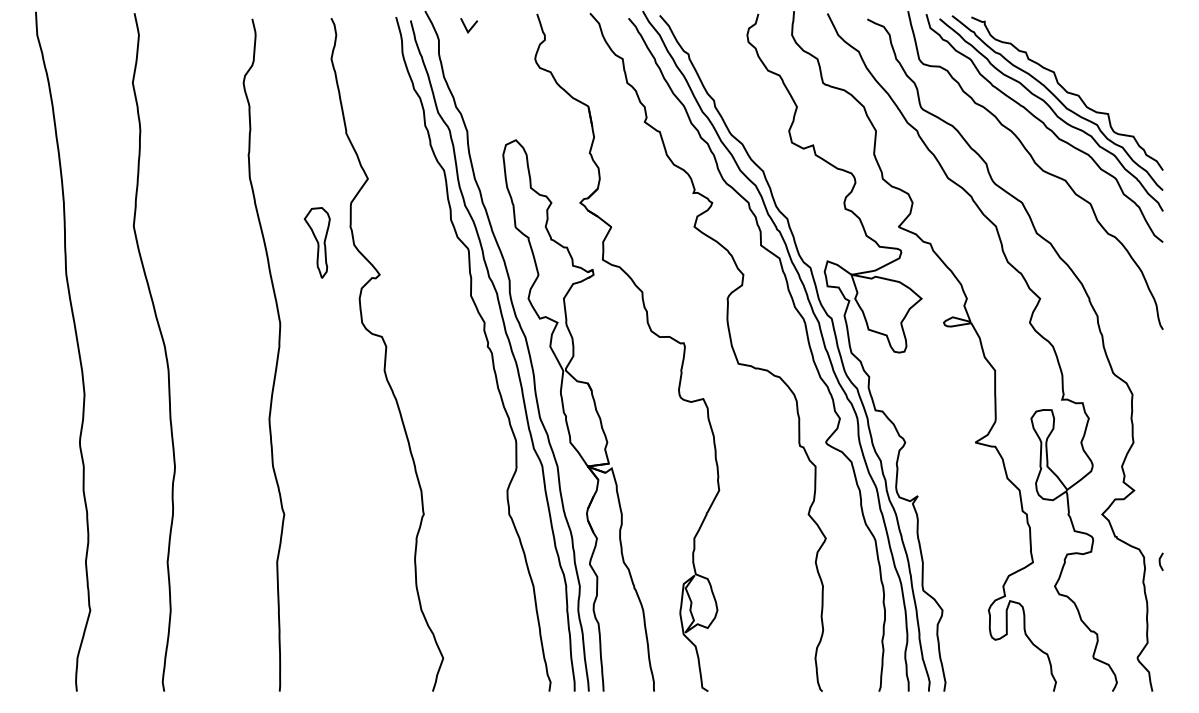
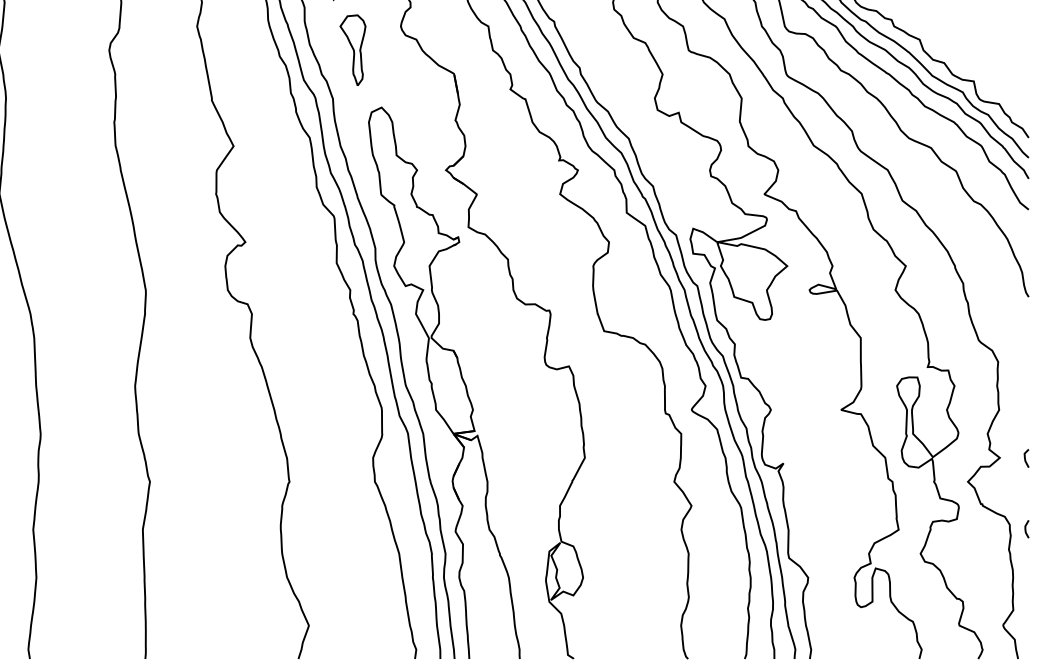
part: (316, 242) -> (352, 49), moved
line: (1160, 490) -> (1026, 457), added

